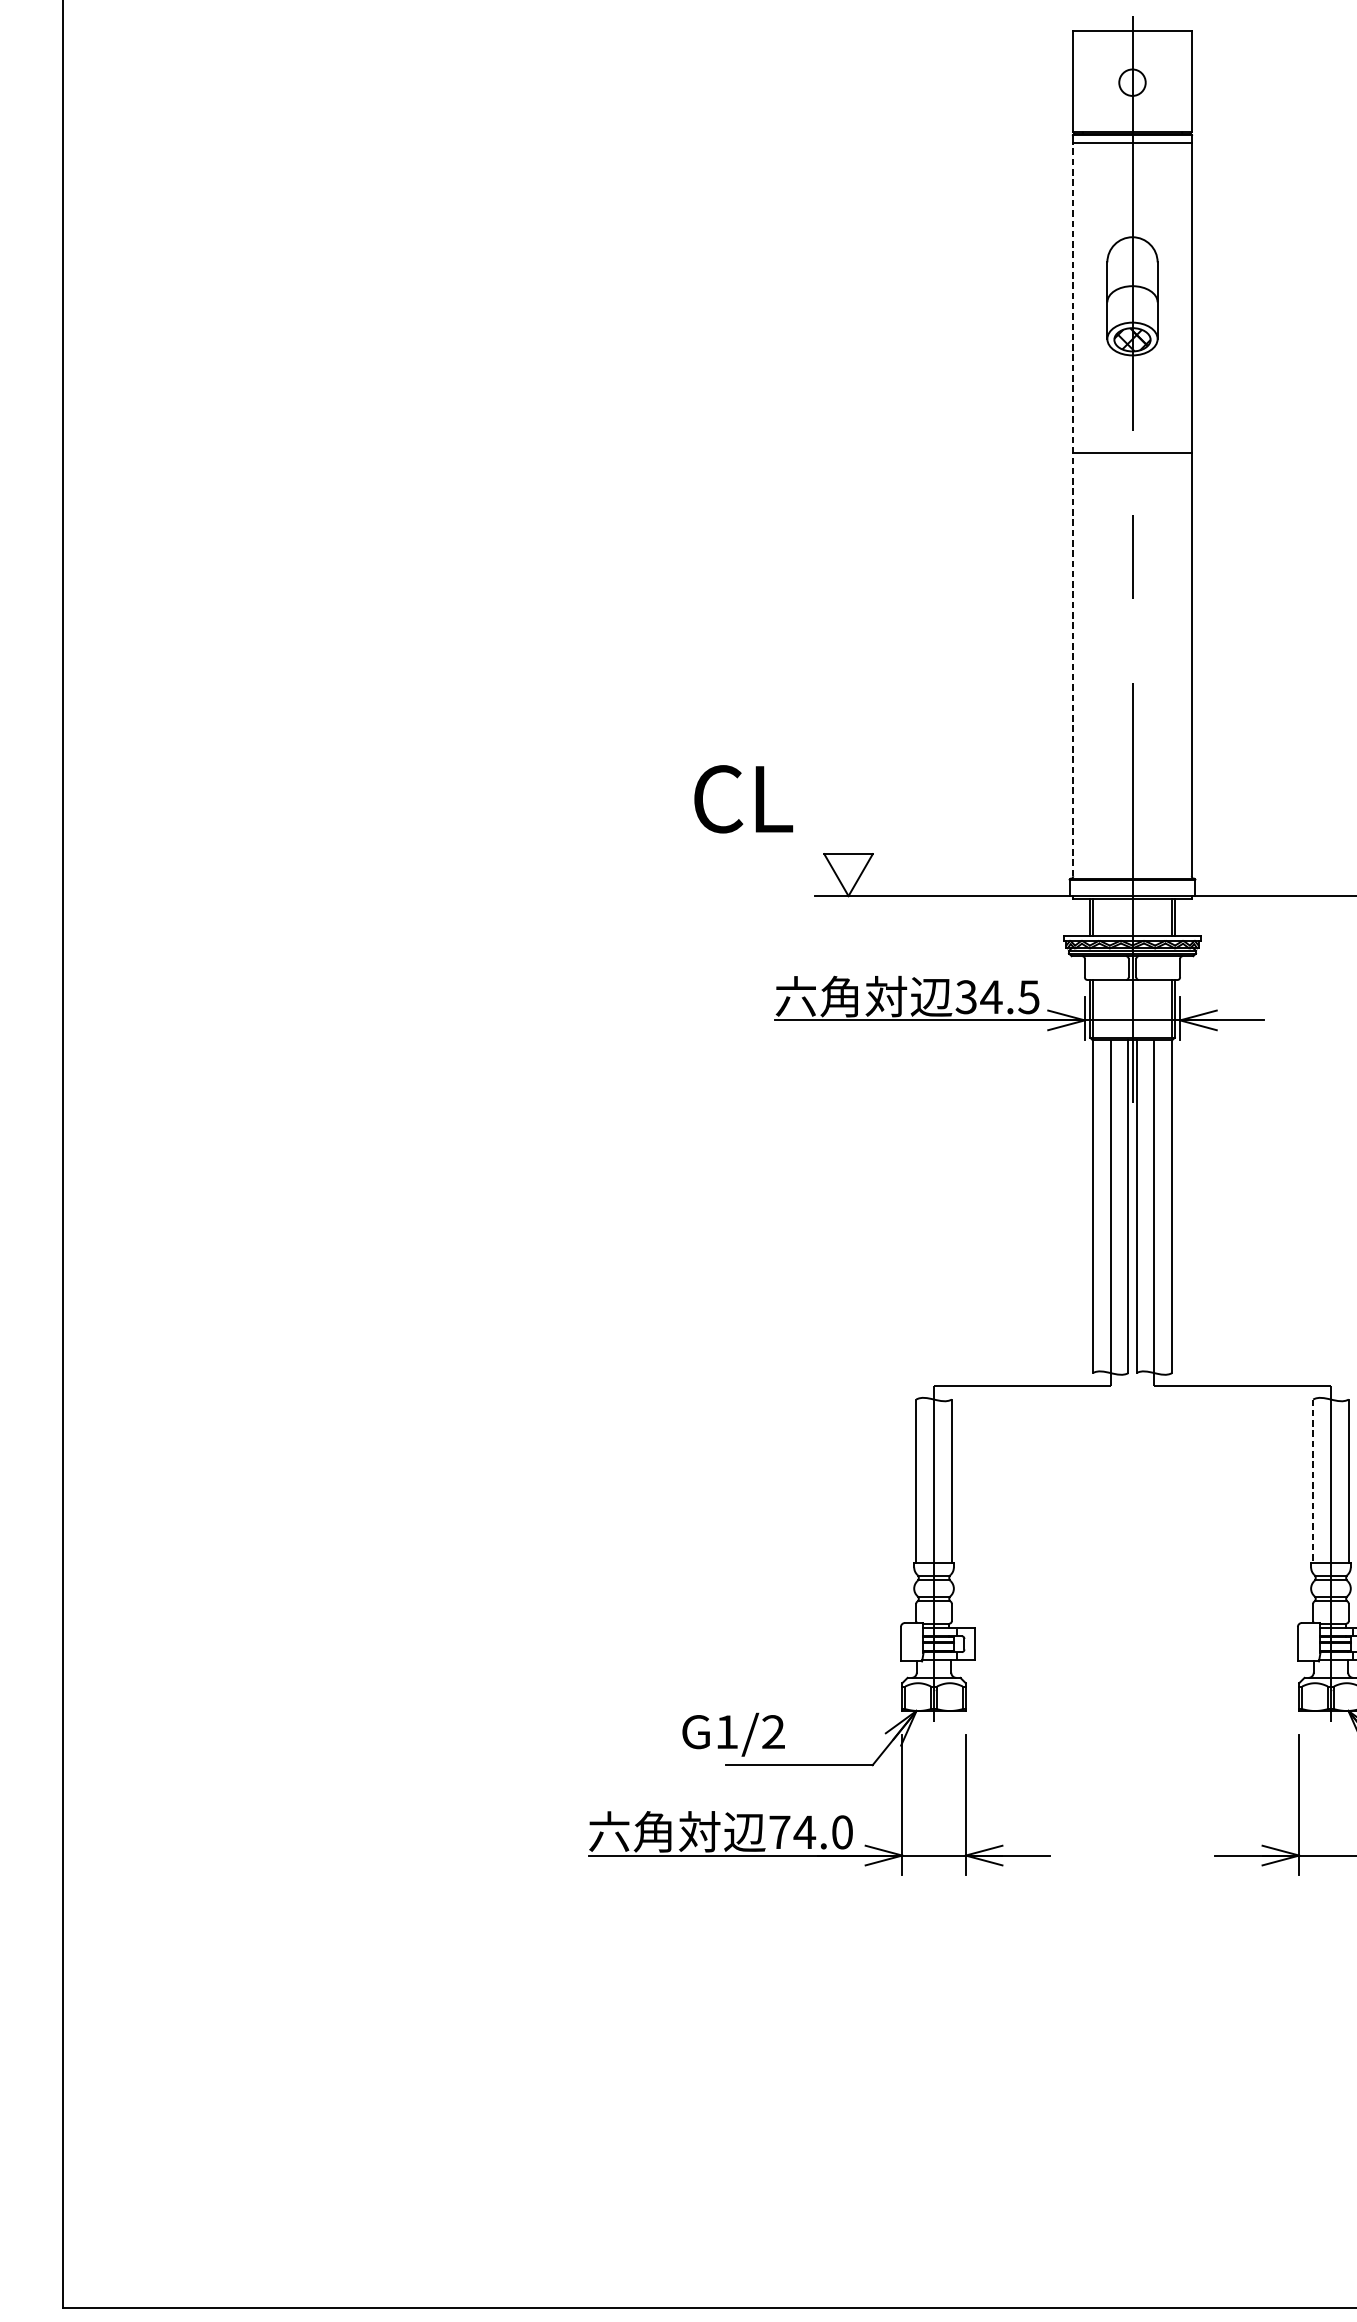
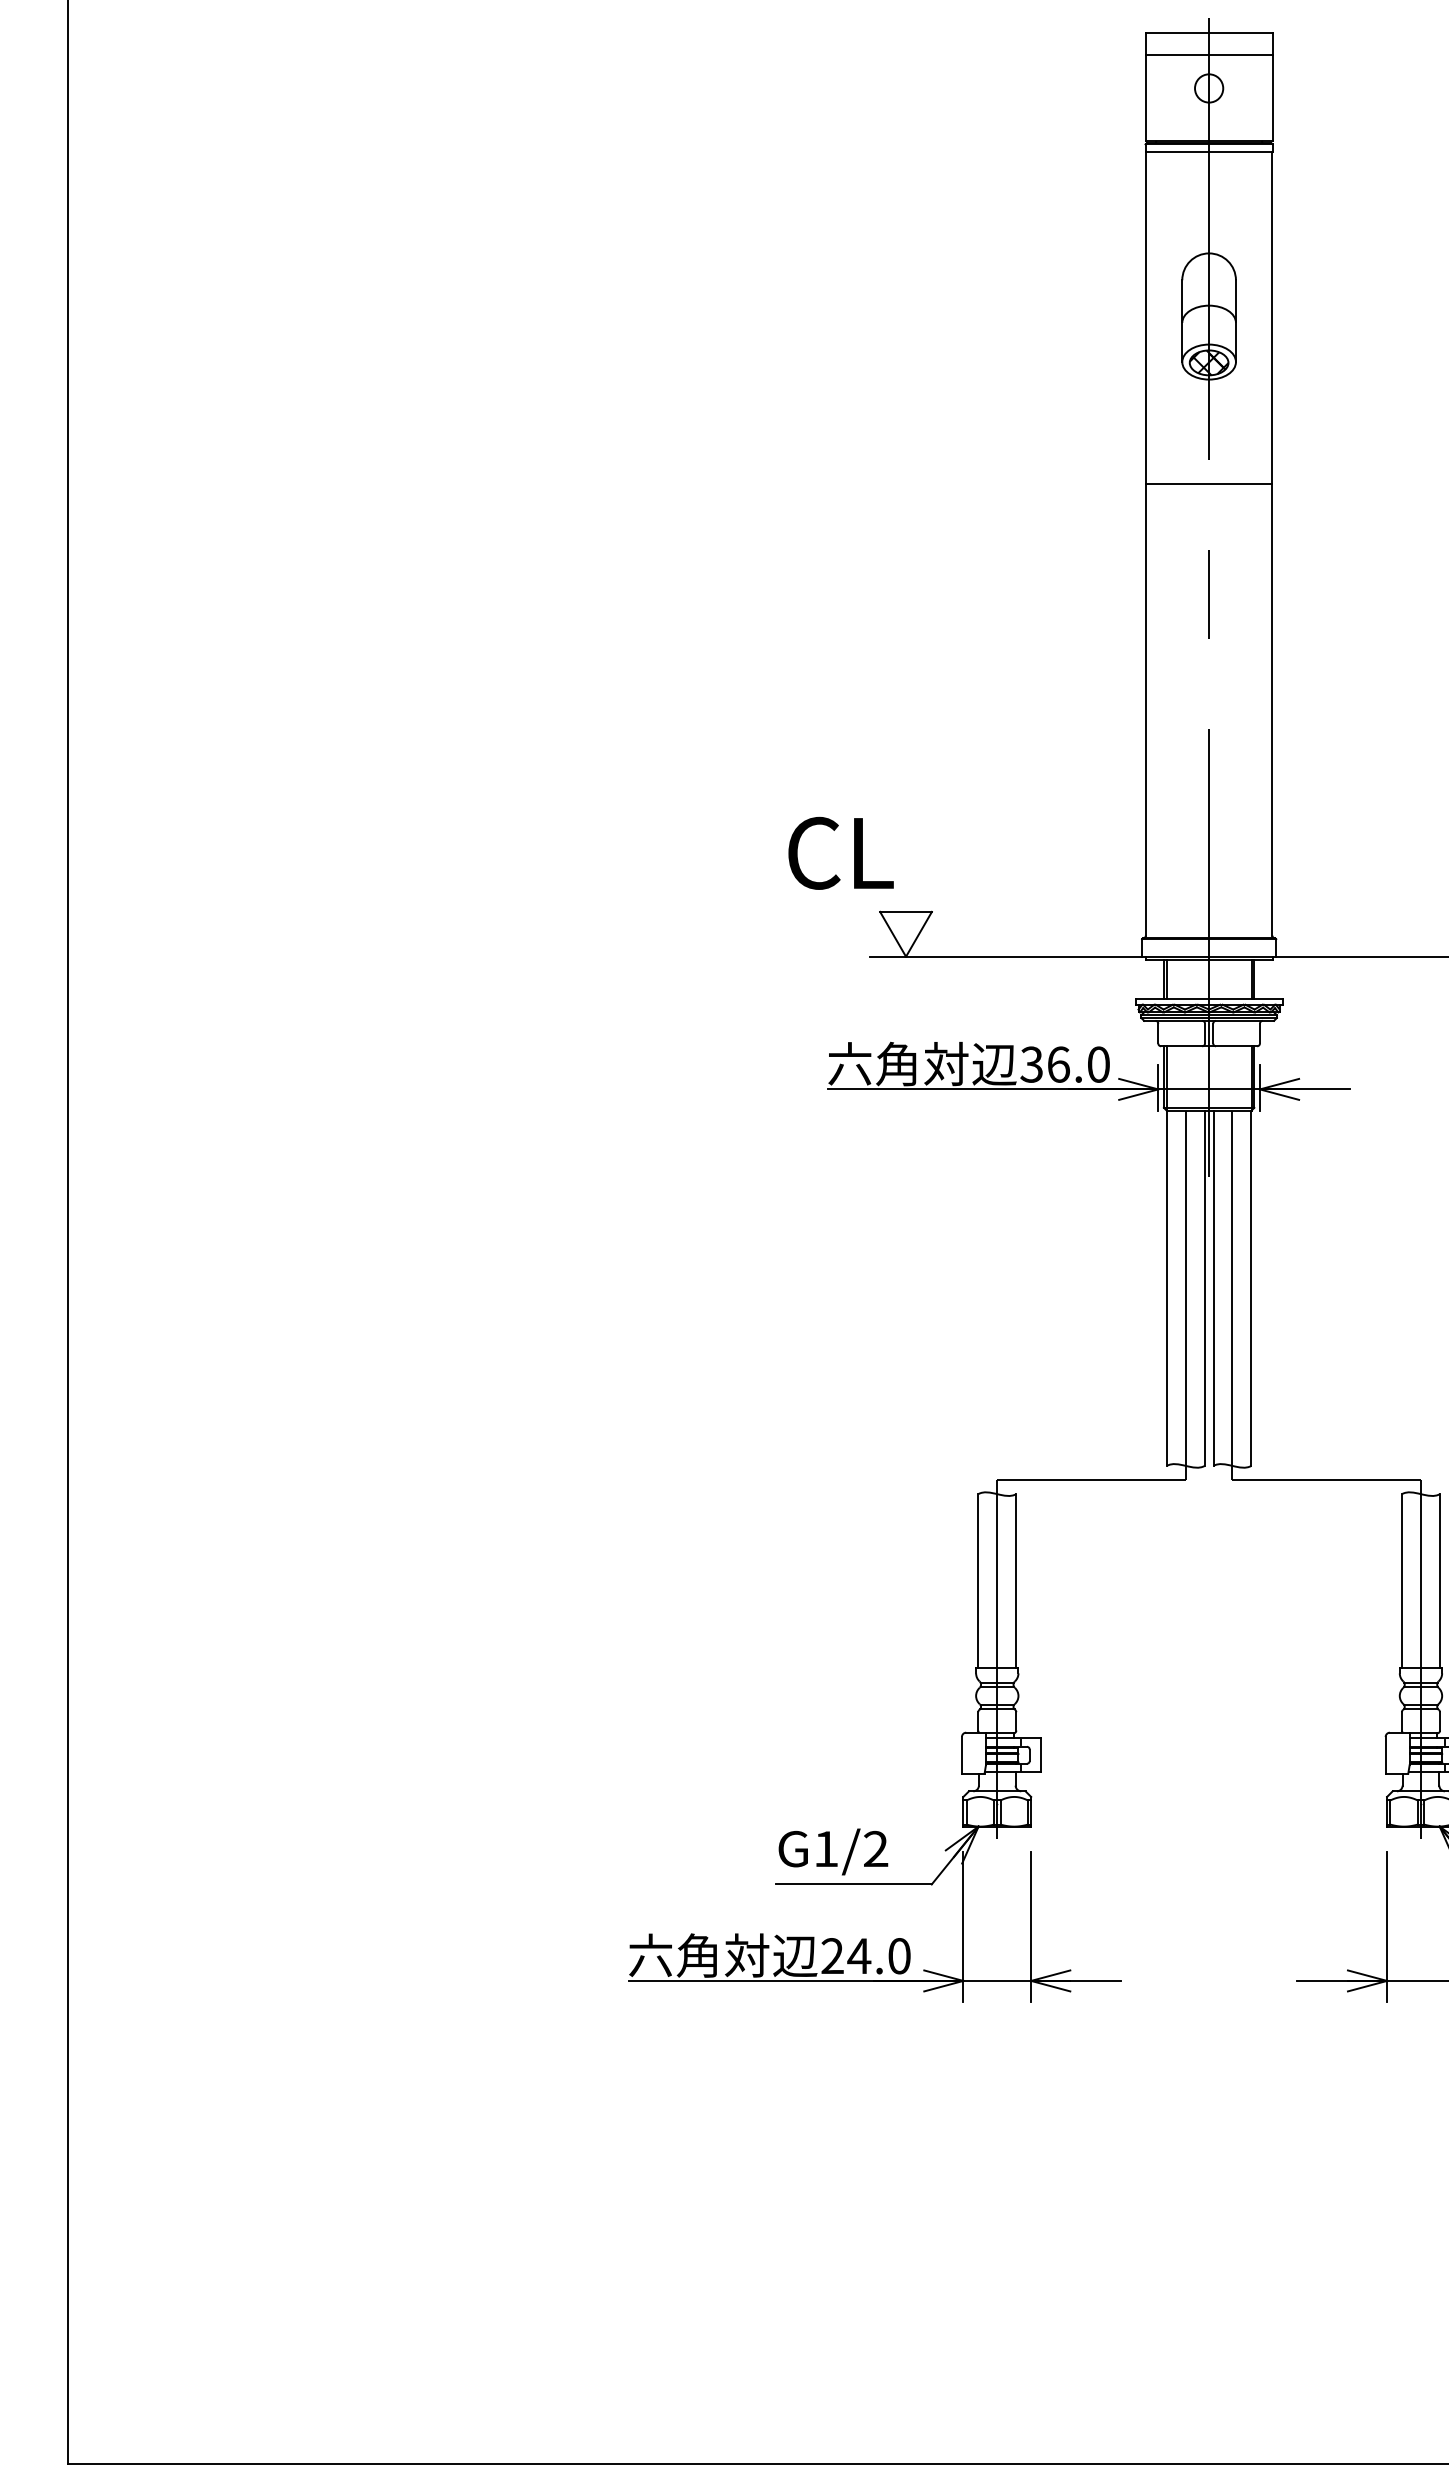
line: (1131, 50) -> (1208, 54), added
line: (1072, 508) -> (1145, 543), dashed -> solid
text: (743, 798) -> (840, 852), moved
text: (1009, 997) -> (1077, 1064), 34.5 -> 36.0
line: (1313, 1481) -> (1402, 1581), dashed -> solid
text: (733, 1734) -> (833, 1851), moved
text: (779, 1831) -> (832, 1955), 74.0 -> 24.0

